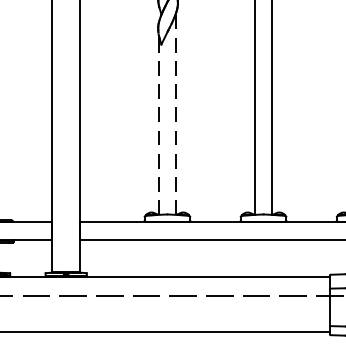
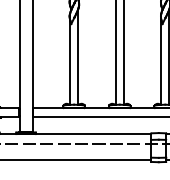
line: (176, 114) -> (78, 57), dashed -> solid
line: (159, 125) -> (70, 62), dashed -> solid

